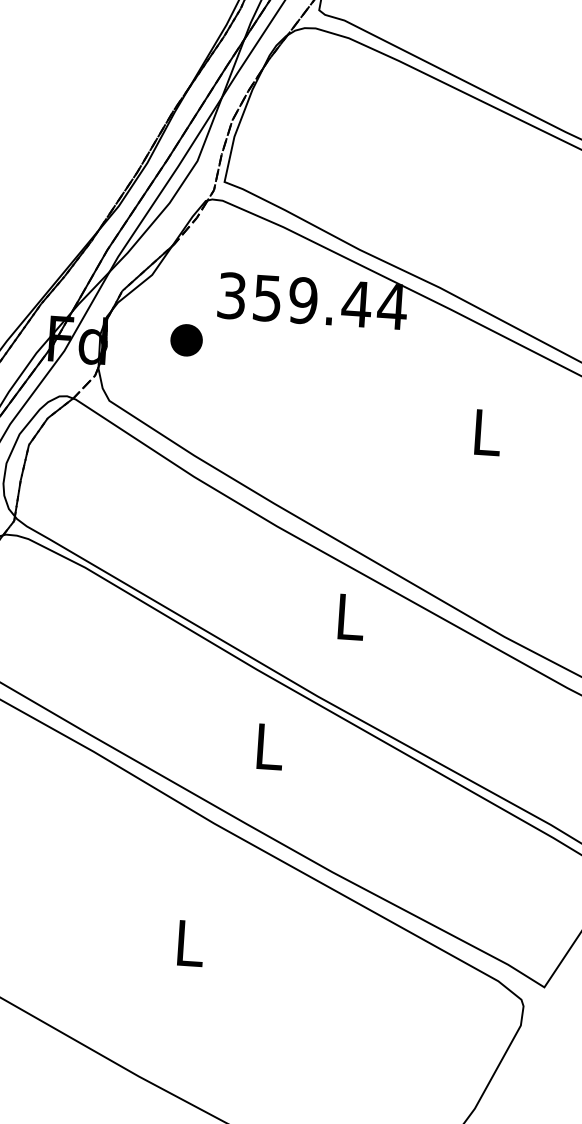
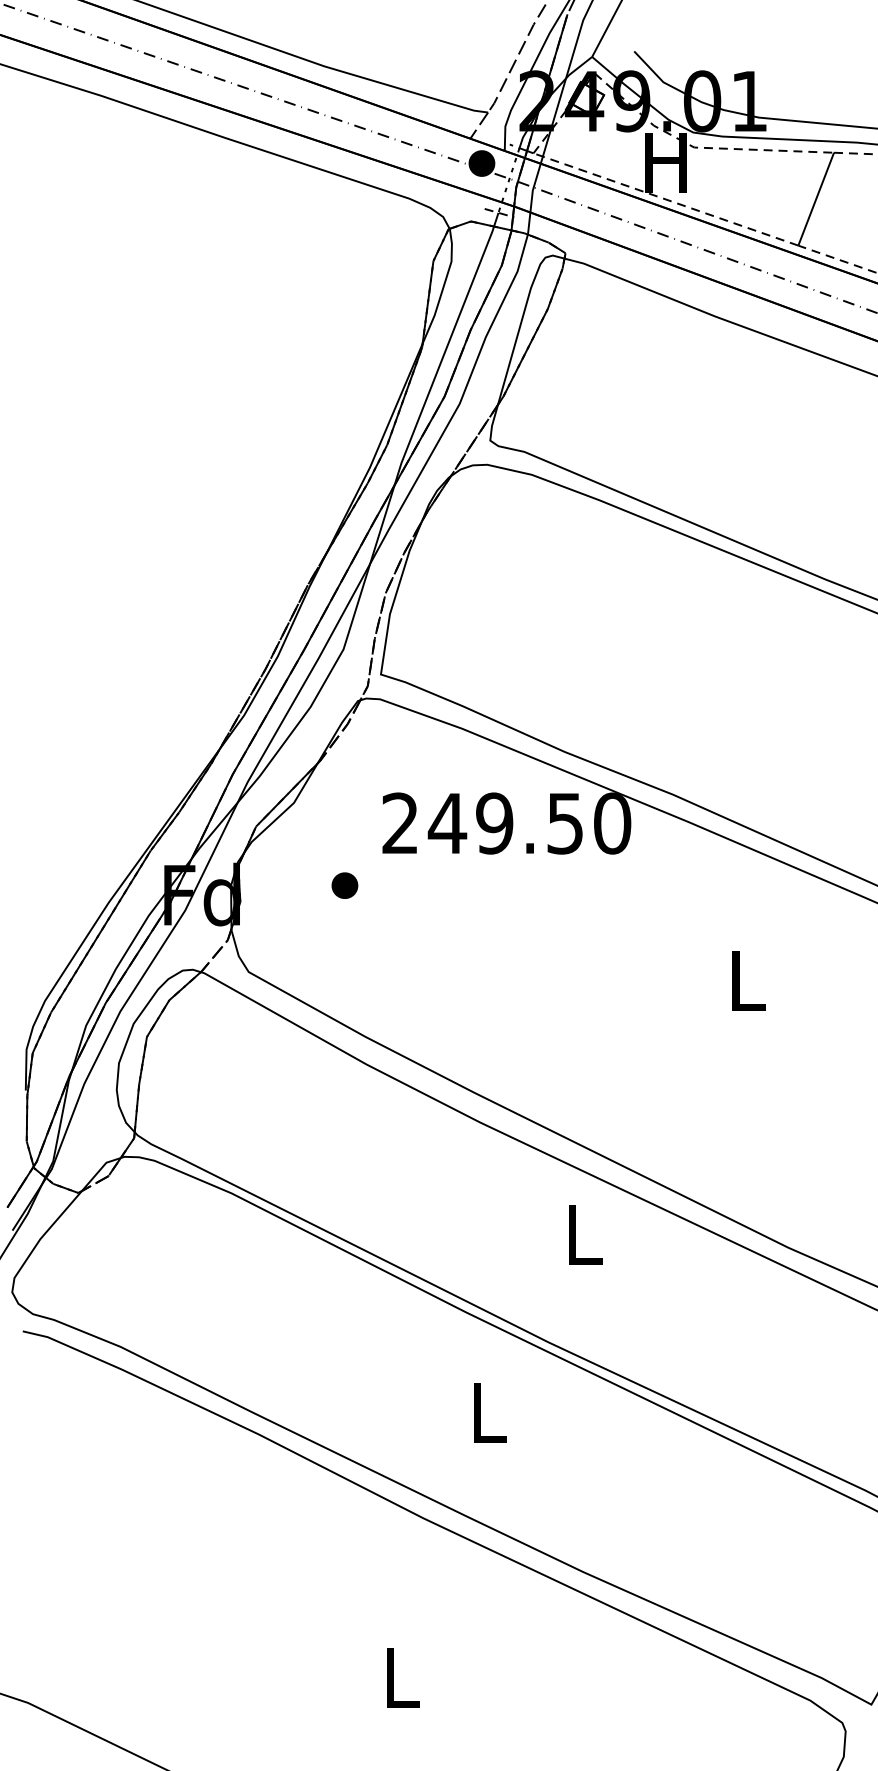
text: (312, 301) -> (506, 823), 359.44 -> 249.50
part: (186, 340) -> (344, 885), size x0.62

